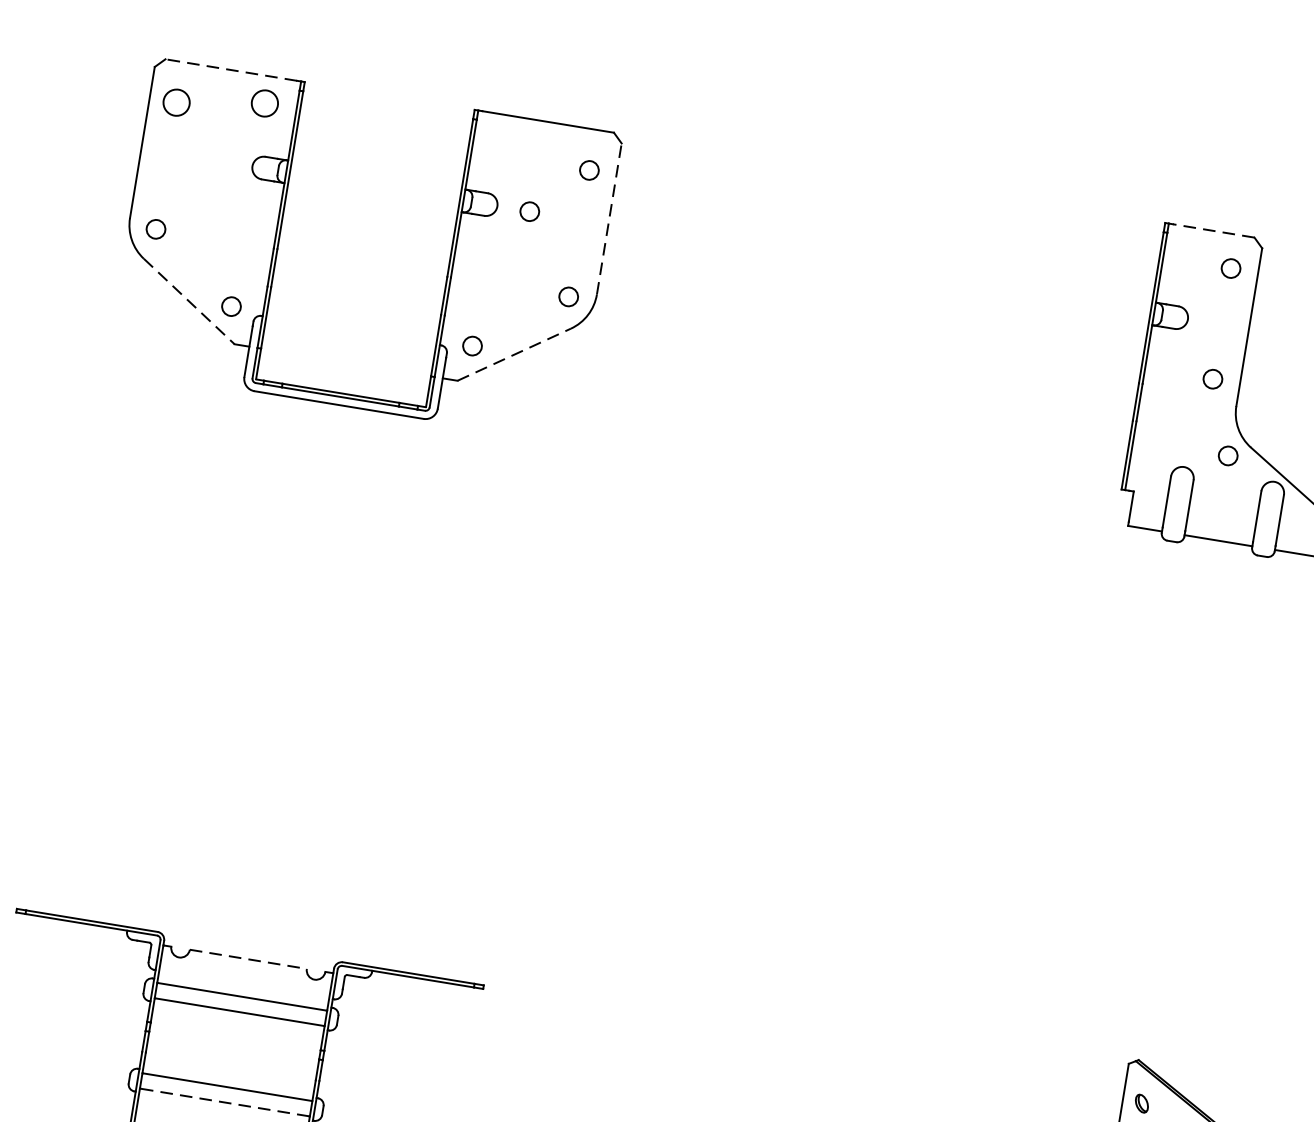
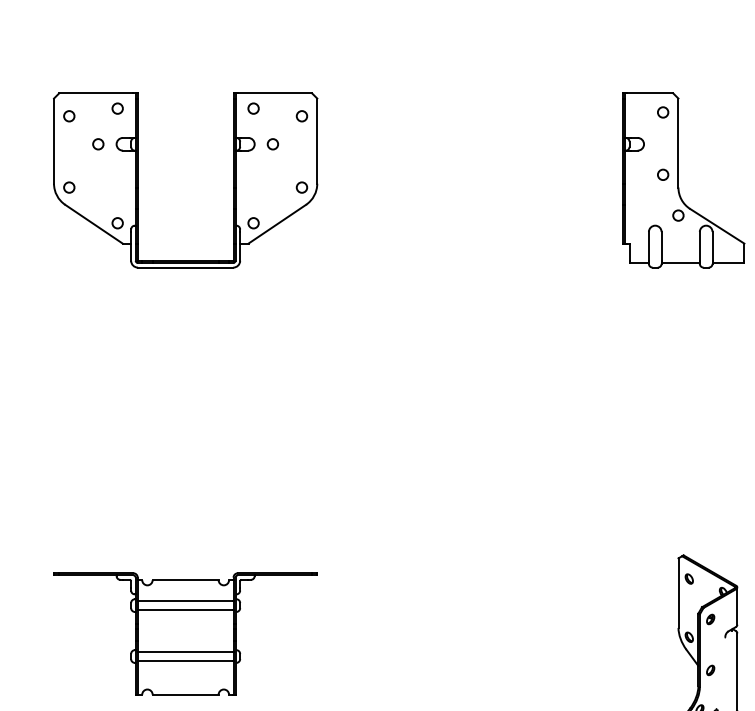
line: (229, 70) -> (95, 93), dashed -> solid
circle: (177, 103) -> (69, 116), size x0.71
circle: (264, 103) -> (117, 108), size x0.71
circle: (505, 142) -> (253, 108), added
circle: (220, 161) -> (98, 144), added
line: (609, 219) -> (317, 141), dashed -> solid
line: (1214, 231) -> (650, 93), dashed -> solid
line: (189, 302) -> (94, 224), dashed -> solid
line: (514, 355) -> (277, 224), dashed -> solid
line: (247, 959) -> (185, 580), dashed -> solid
line: (224, 1101) -> (185, 660), dashed -> solid

